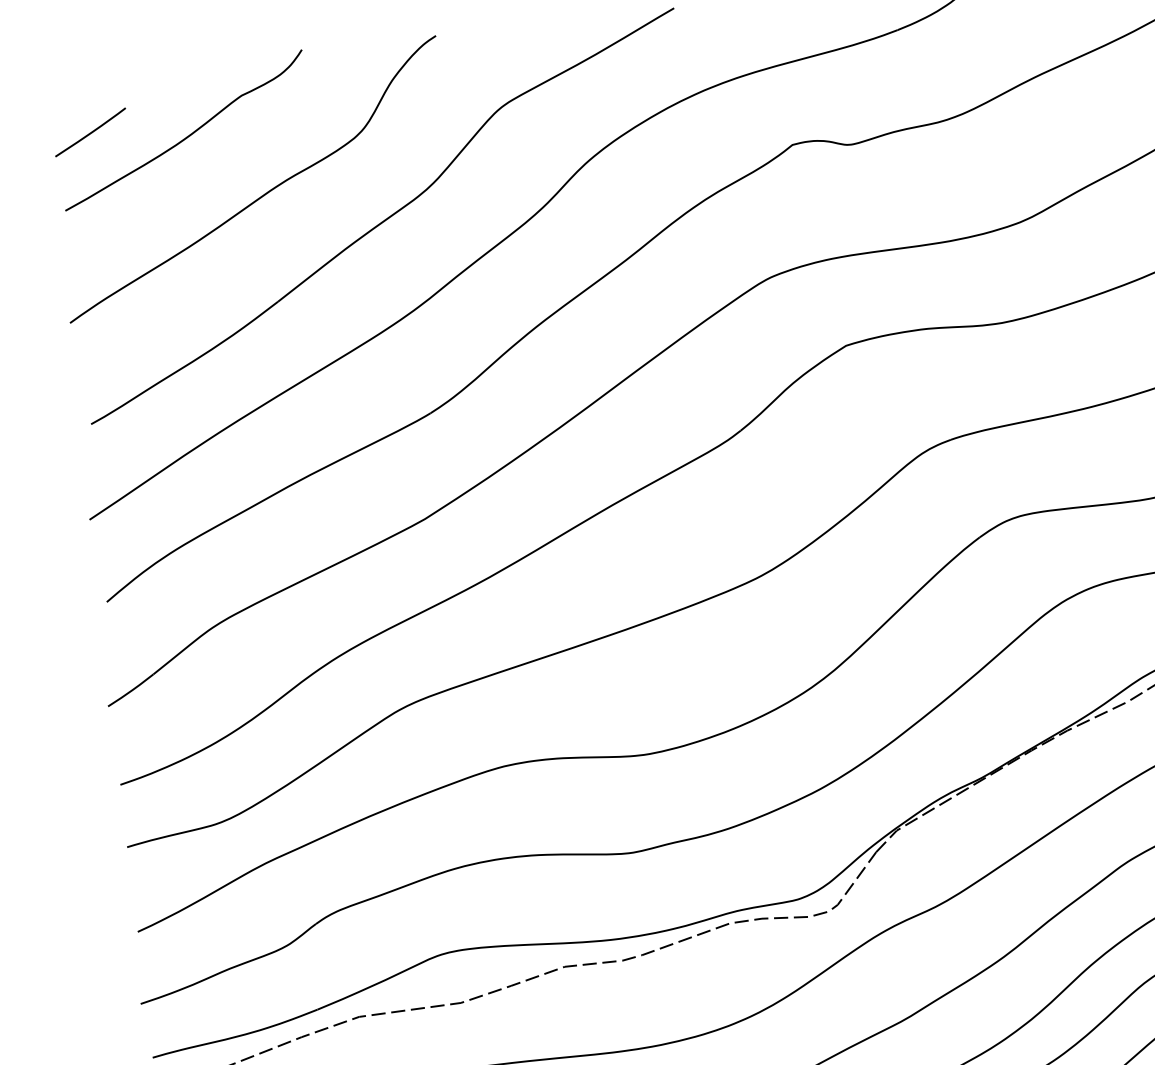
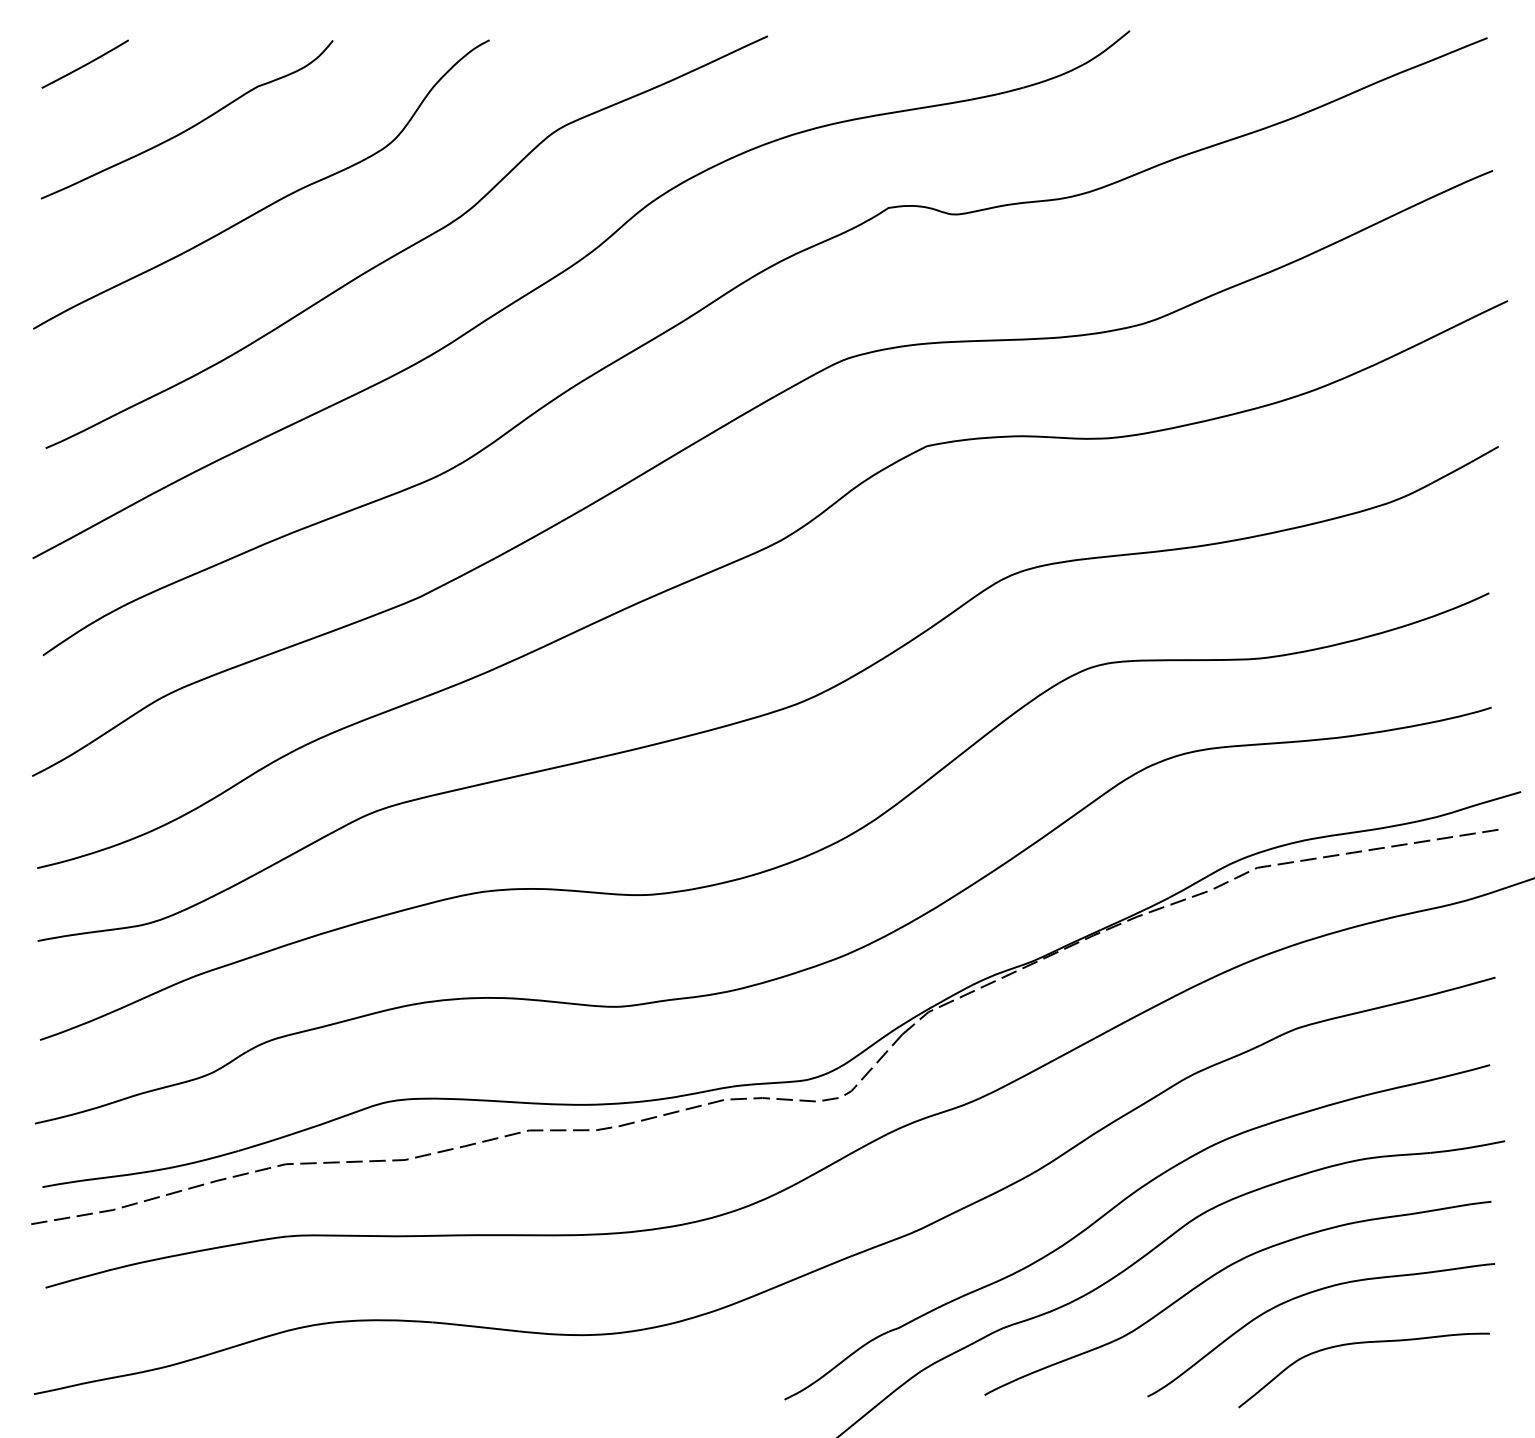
curve: (89, 132) -> (84, 64), moved

